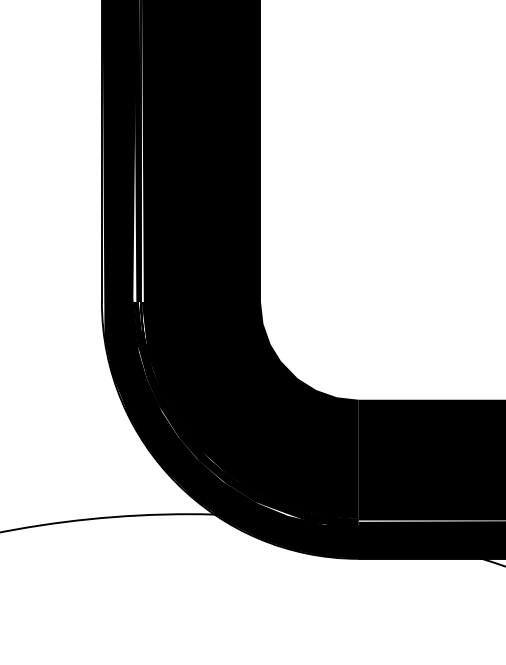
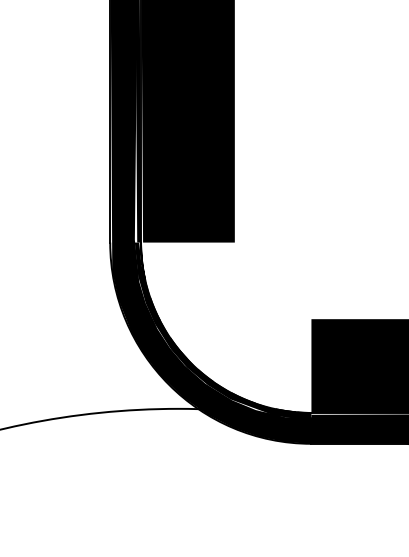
fill: (250, 410) -> (226, 327), removed

